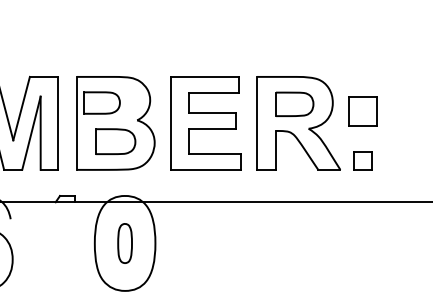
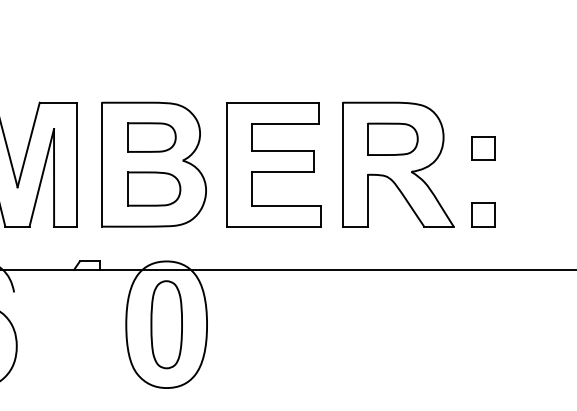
part: (101, 102) -> (151, 137), moved
part: (362, 111) -> (483, 148), size x0.62
part: (124, 243) -> (166, 324), size x1.67

